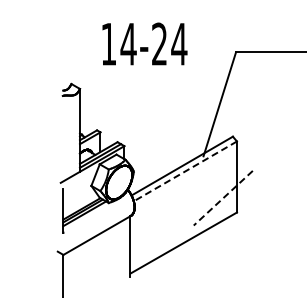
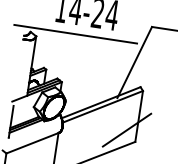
line: (133, 77) -> (75, 33), added
line: (185, 171) -> (102, 106), dashed -> solid
line: (222, 198) -> (126, 130), dashed -> solid

